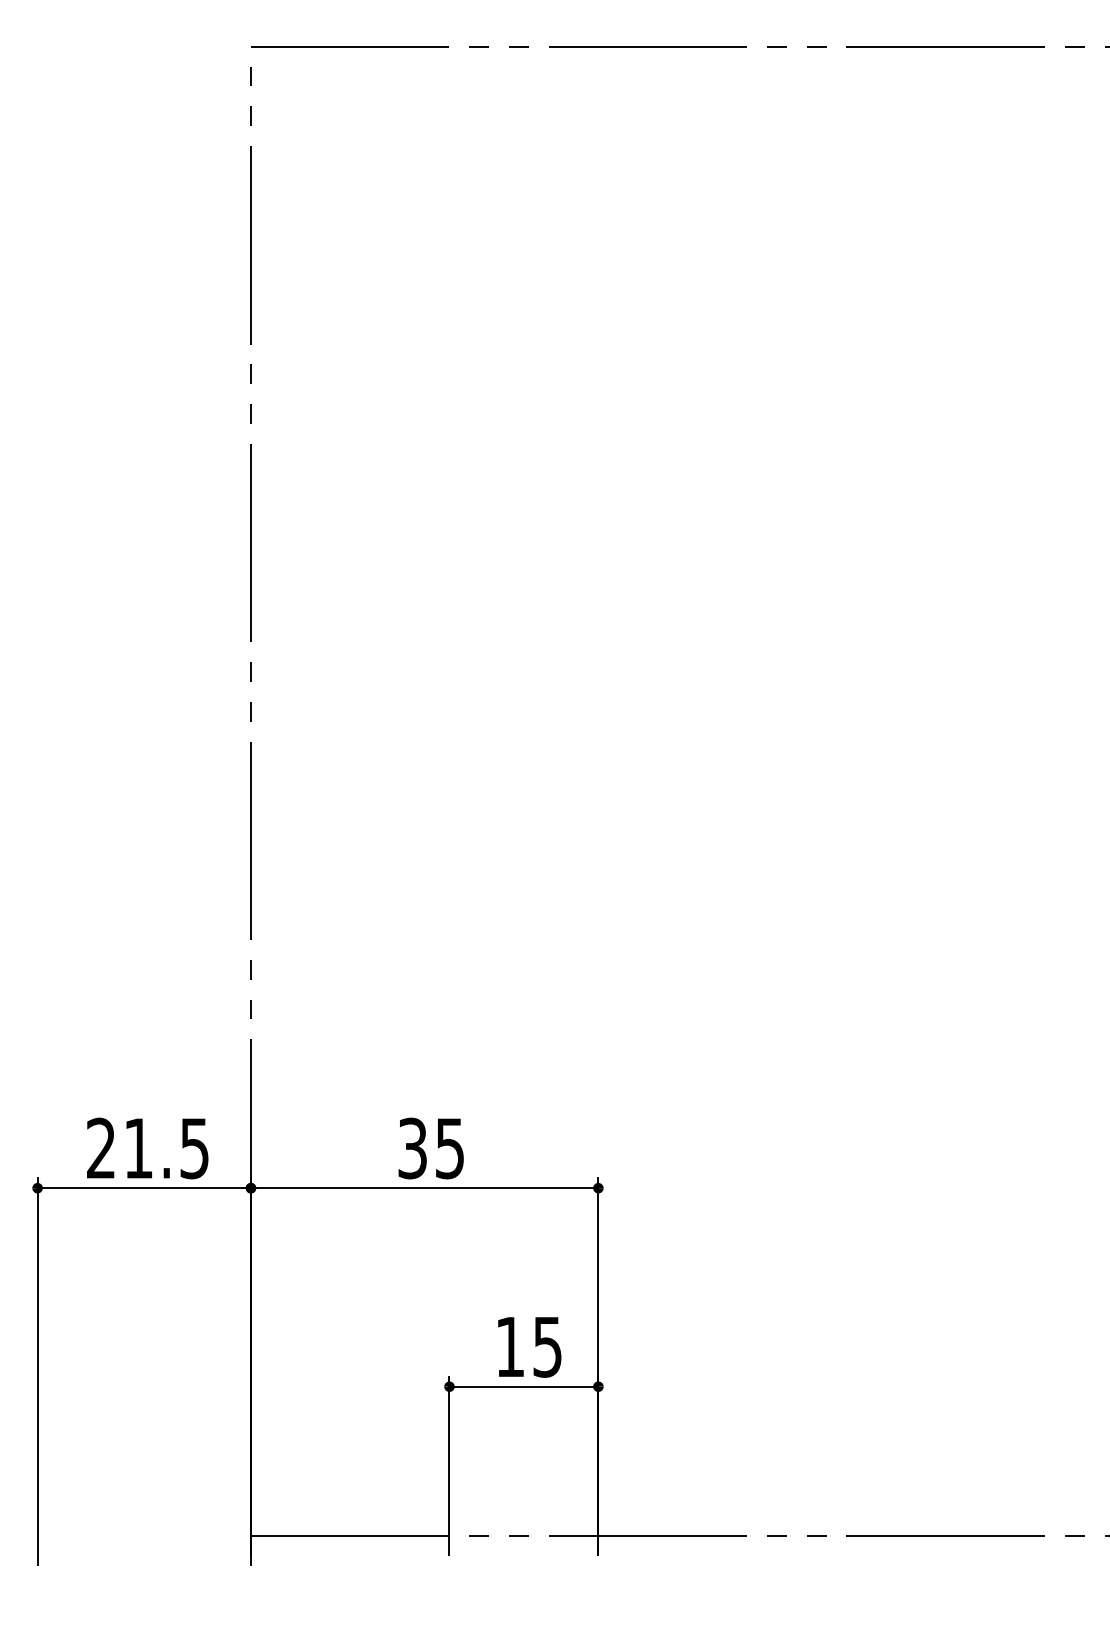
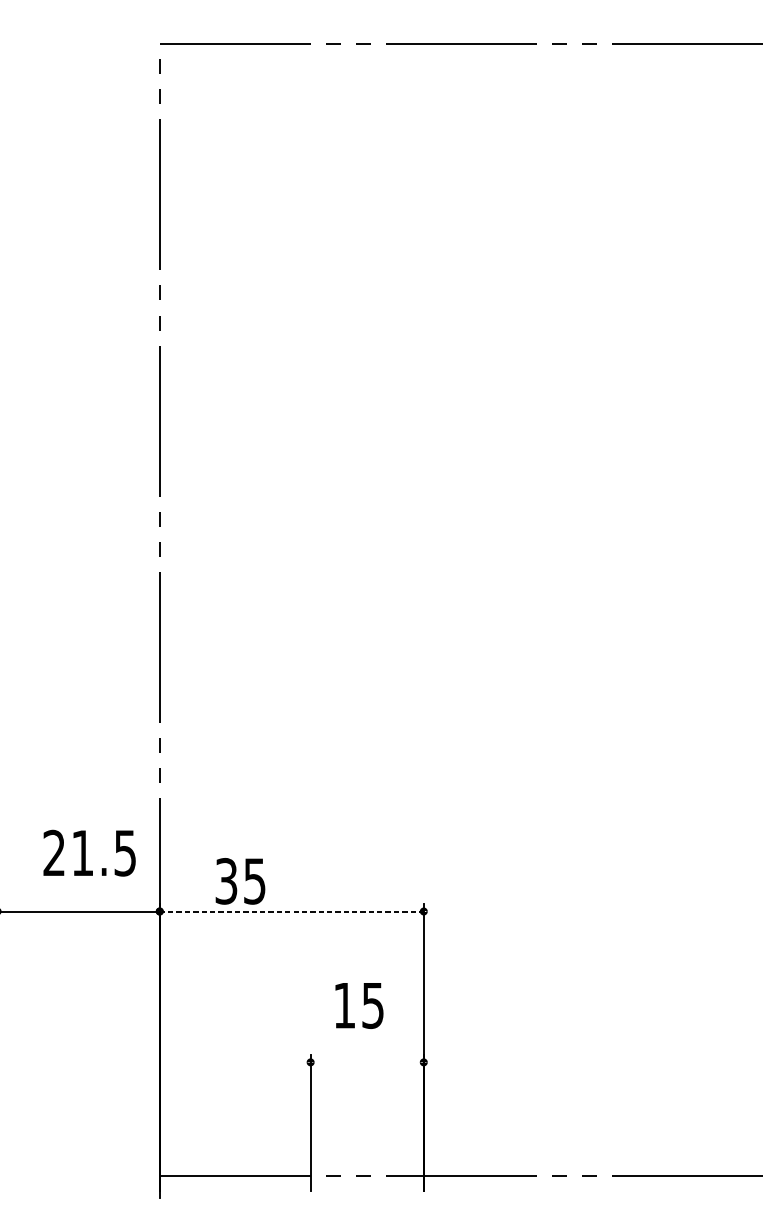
text: (147, 1148) -> (89, 853), moved
text: (430, 1148) -> (239, 881), moved
line: (424, 1188) -> (291, 911), solid -> dashed
text: (529, 1347) -> (359, 1005), moved
line: (523, 1386) -> (366, 1062), removed

